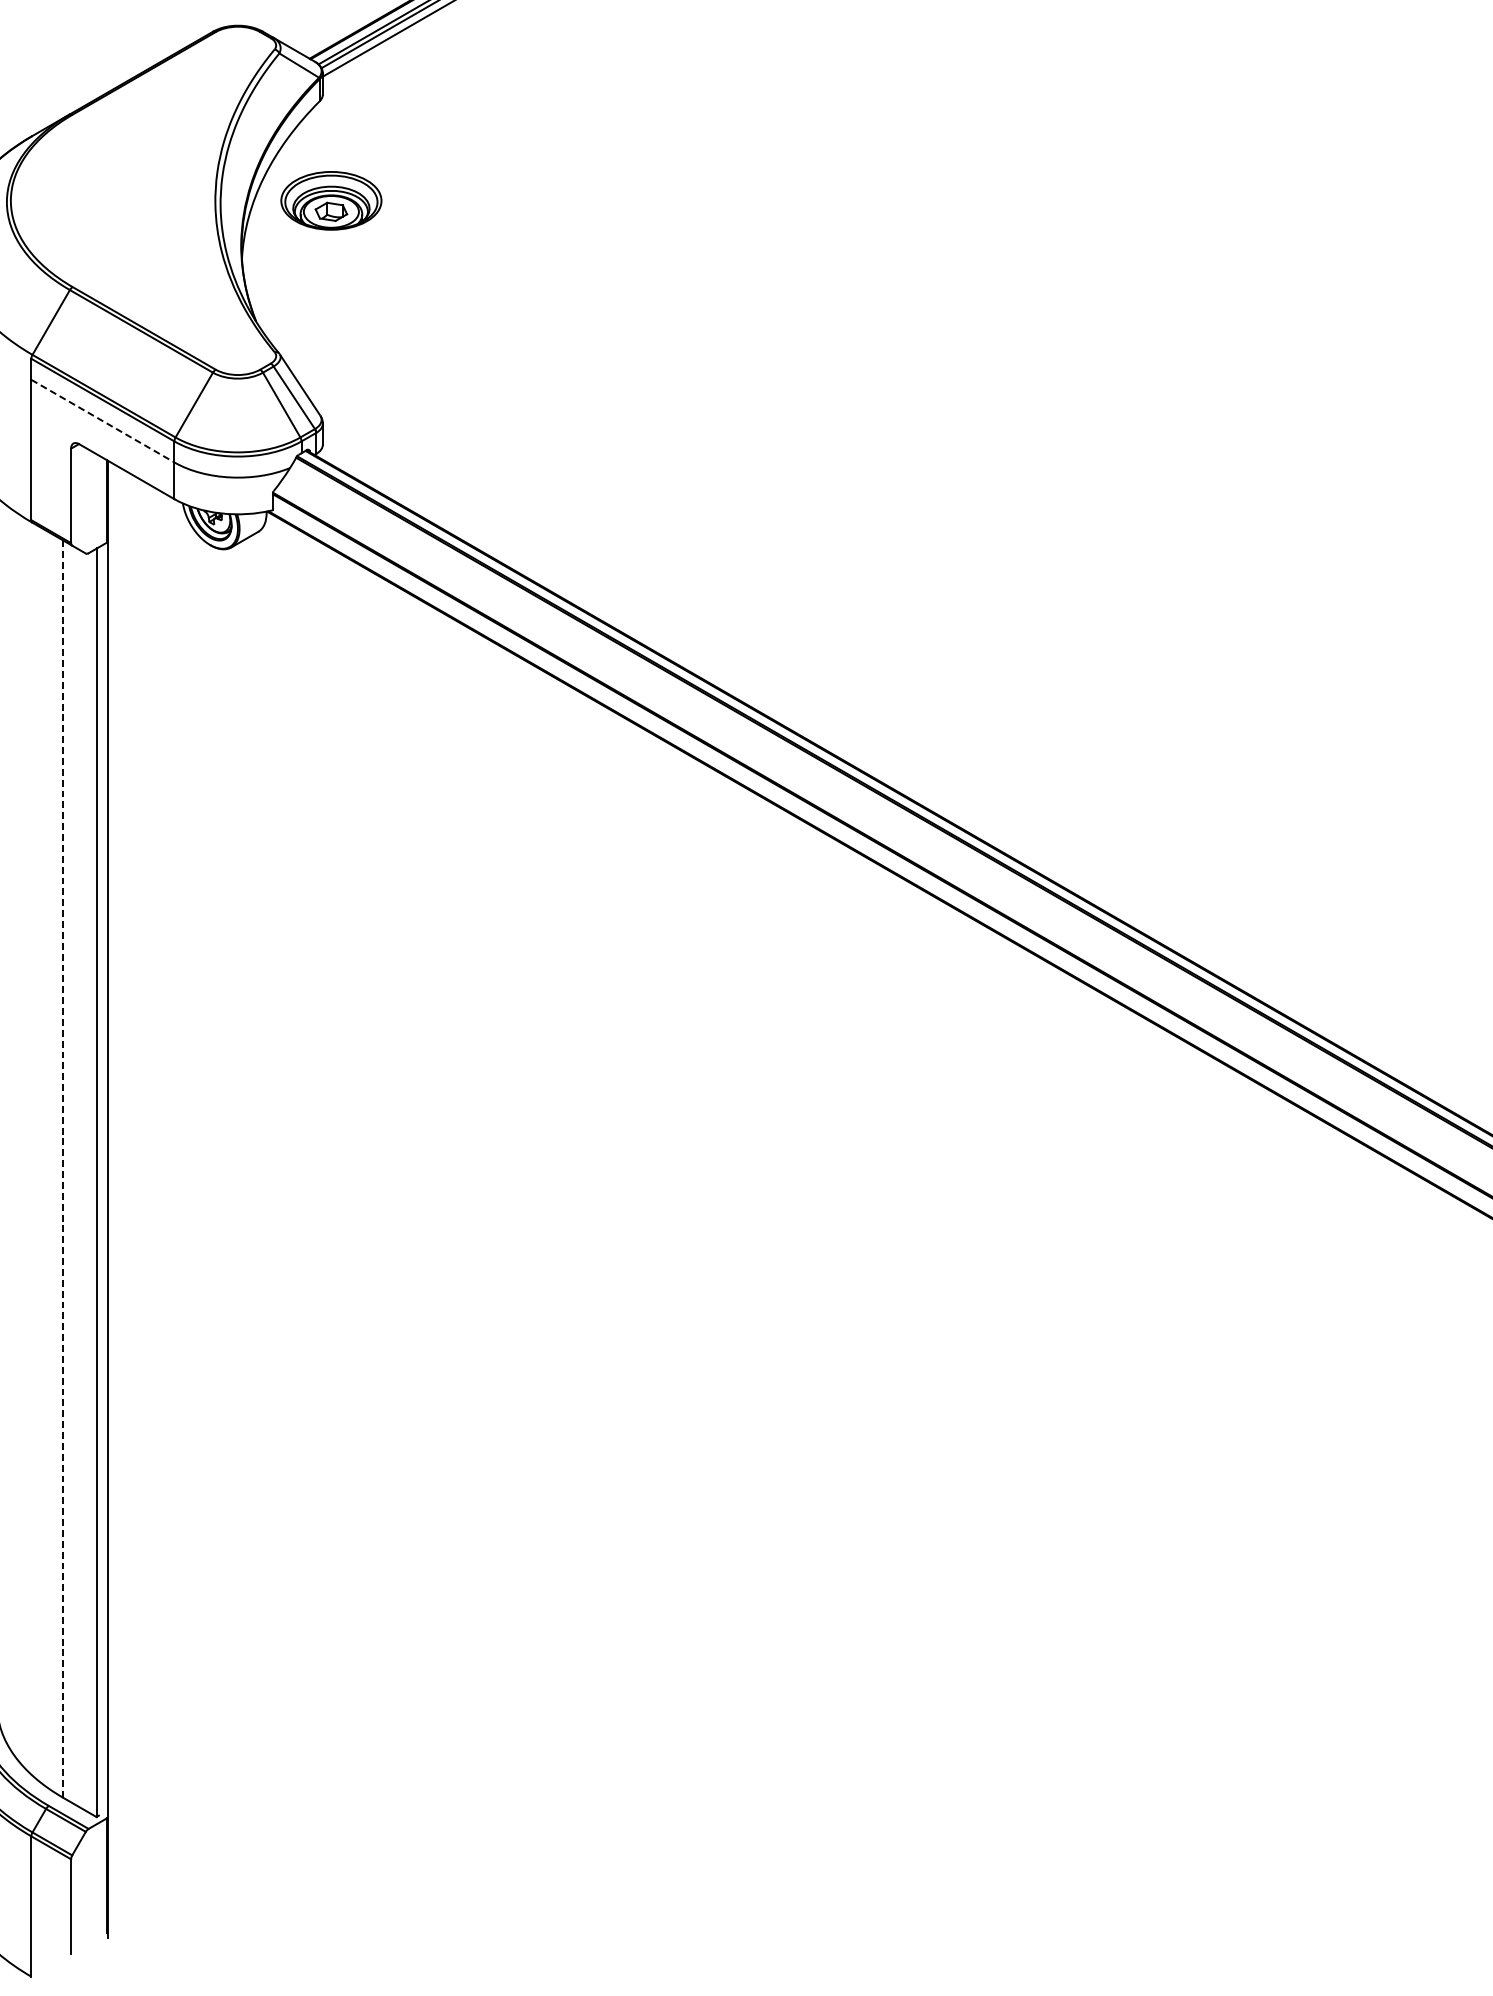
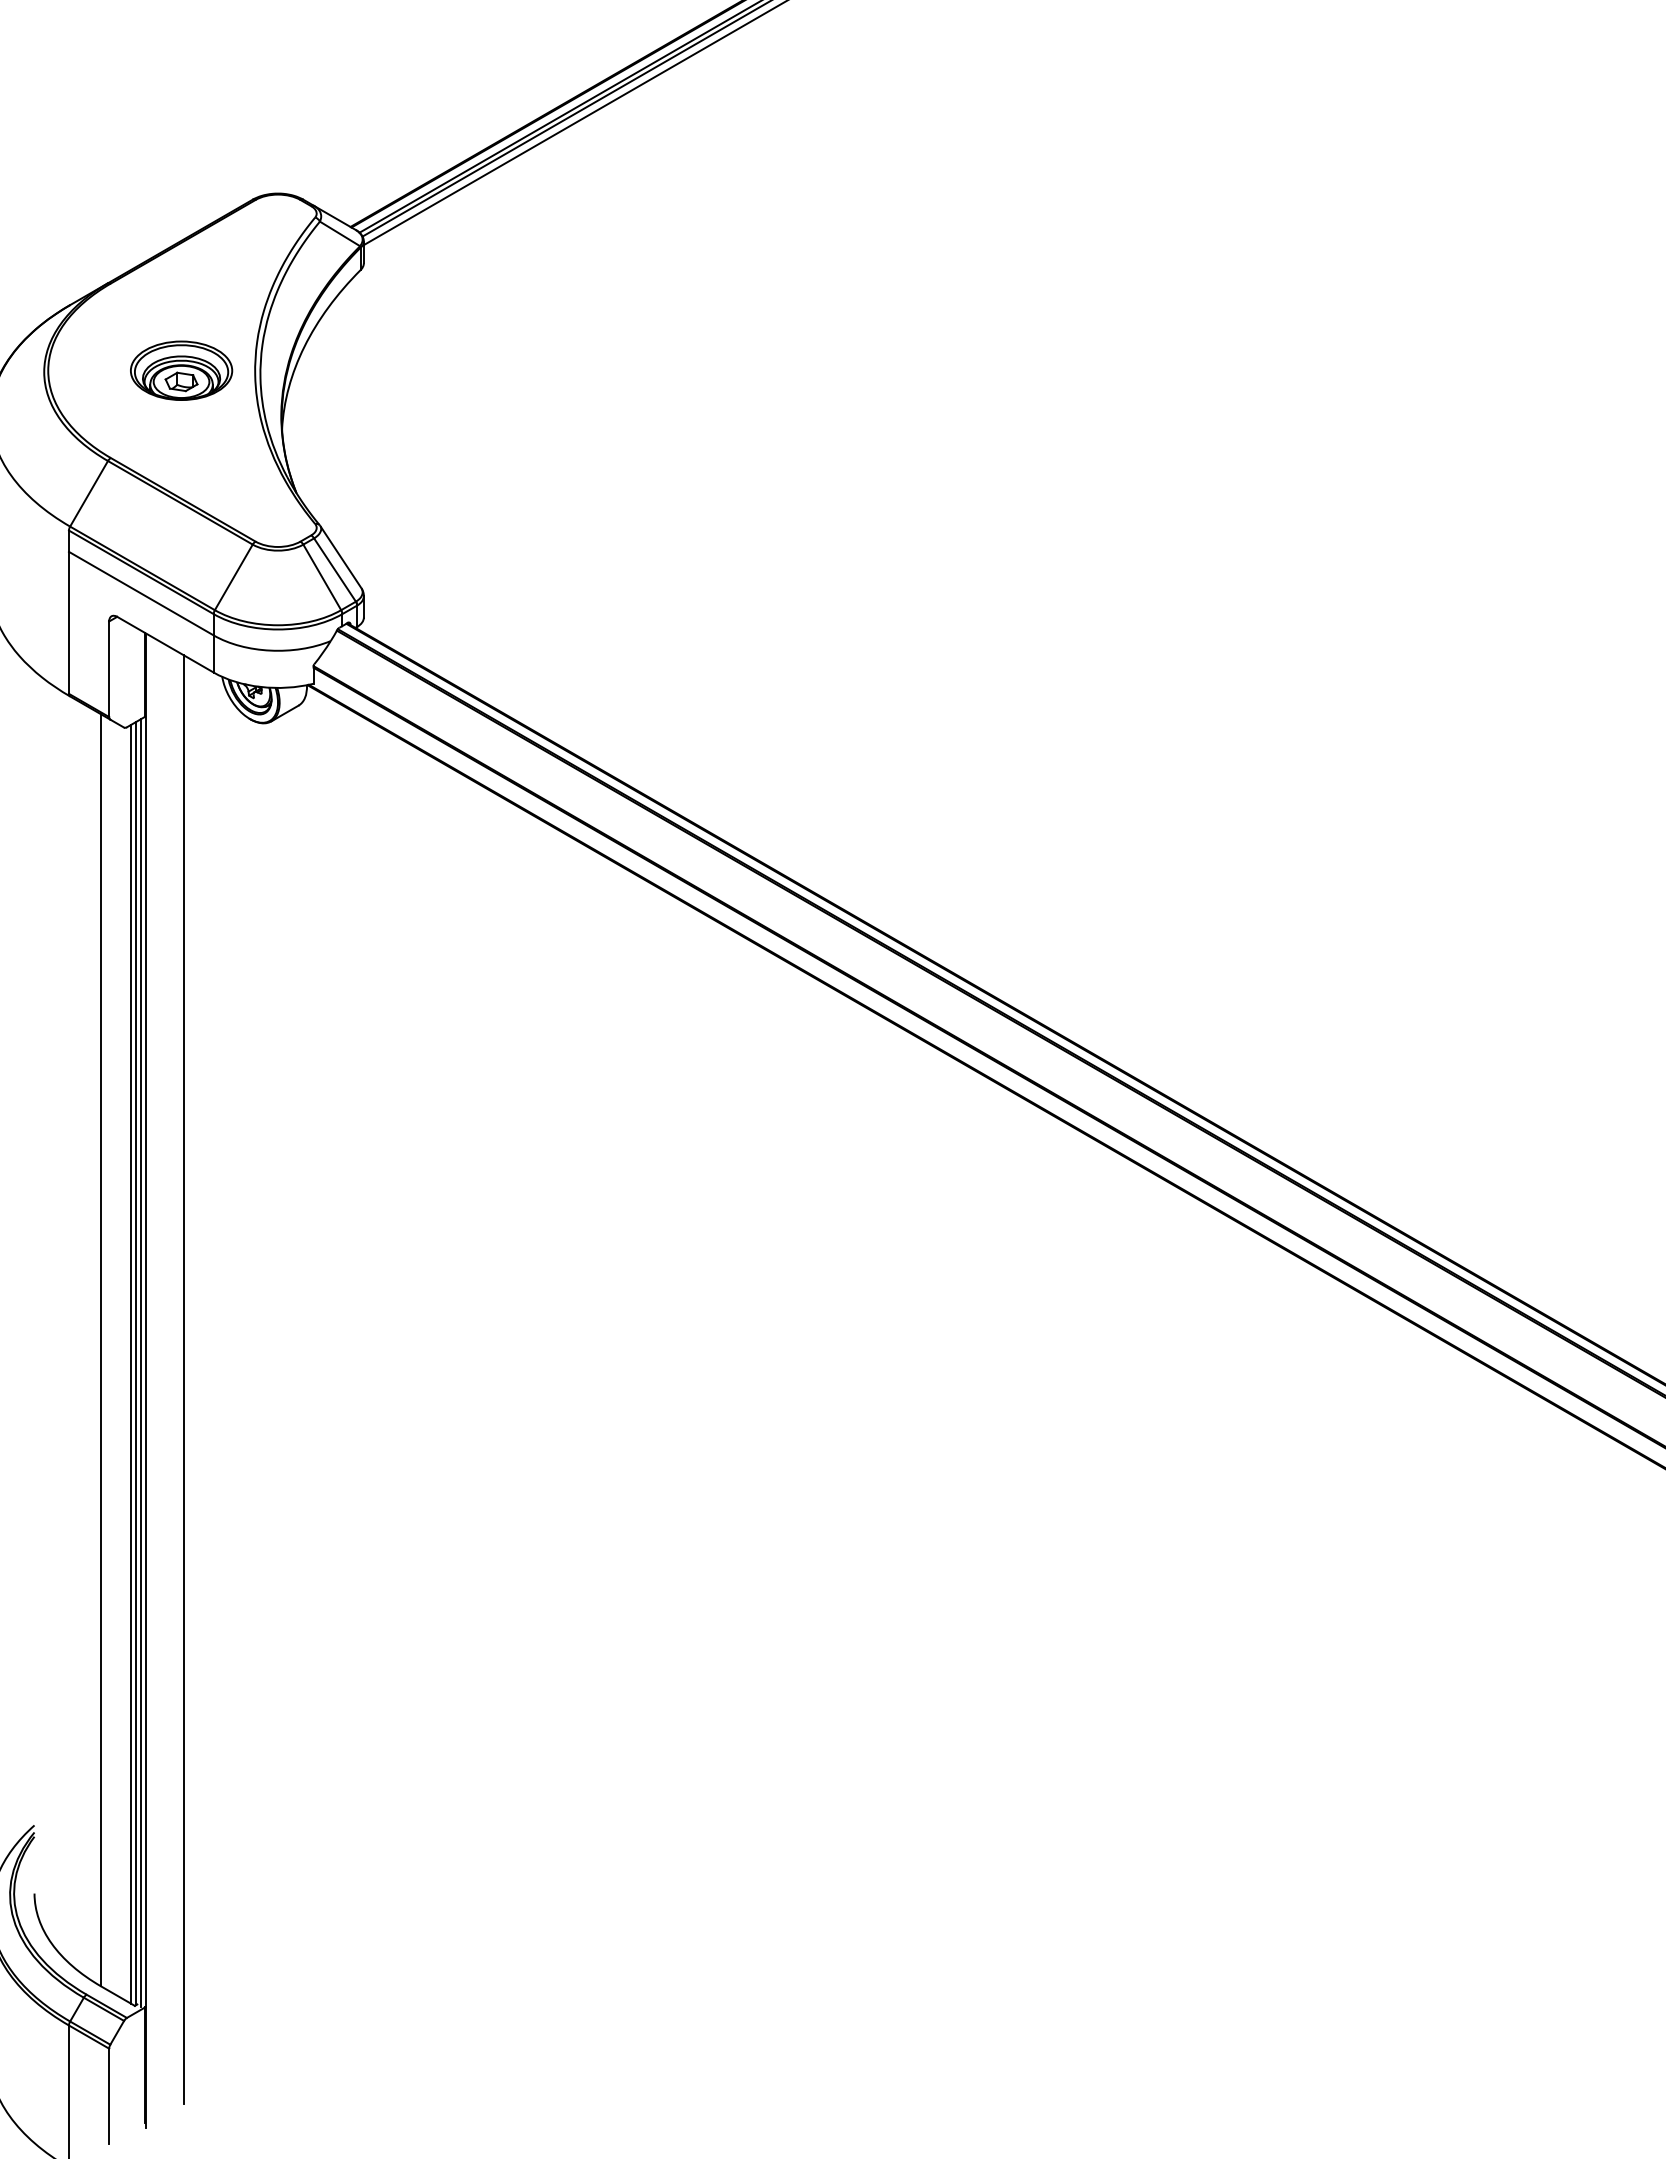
part: (331, 200) -> (181, 370), moved
line: (103, 421) -> (141, 593), dashed -> solid
line: (63, 1168) -> (101, 1349), dashed -> solid
line: (103, 1181) -> (141, 1362), added
line: (92, 1183) -> (130, 1364), added
line: (144, 1197) -> (183, 1379), added

